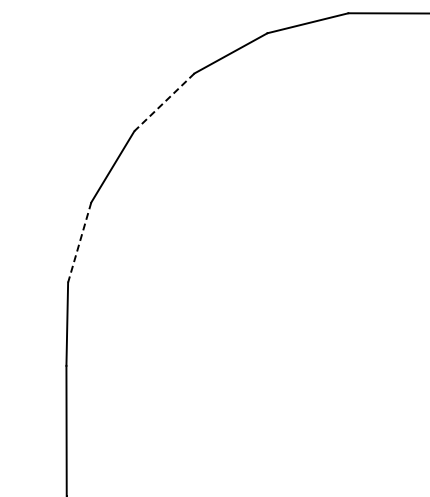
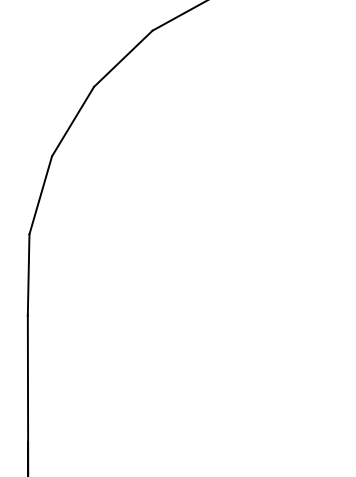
line: (164, 102) -> (123, 58), dashed -> solid
line: (79, 242) -> (40, 195), dashed -> solid

